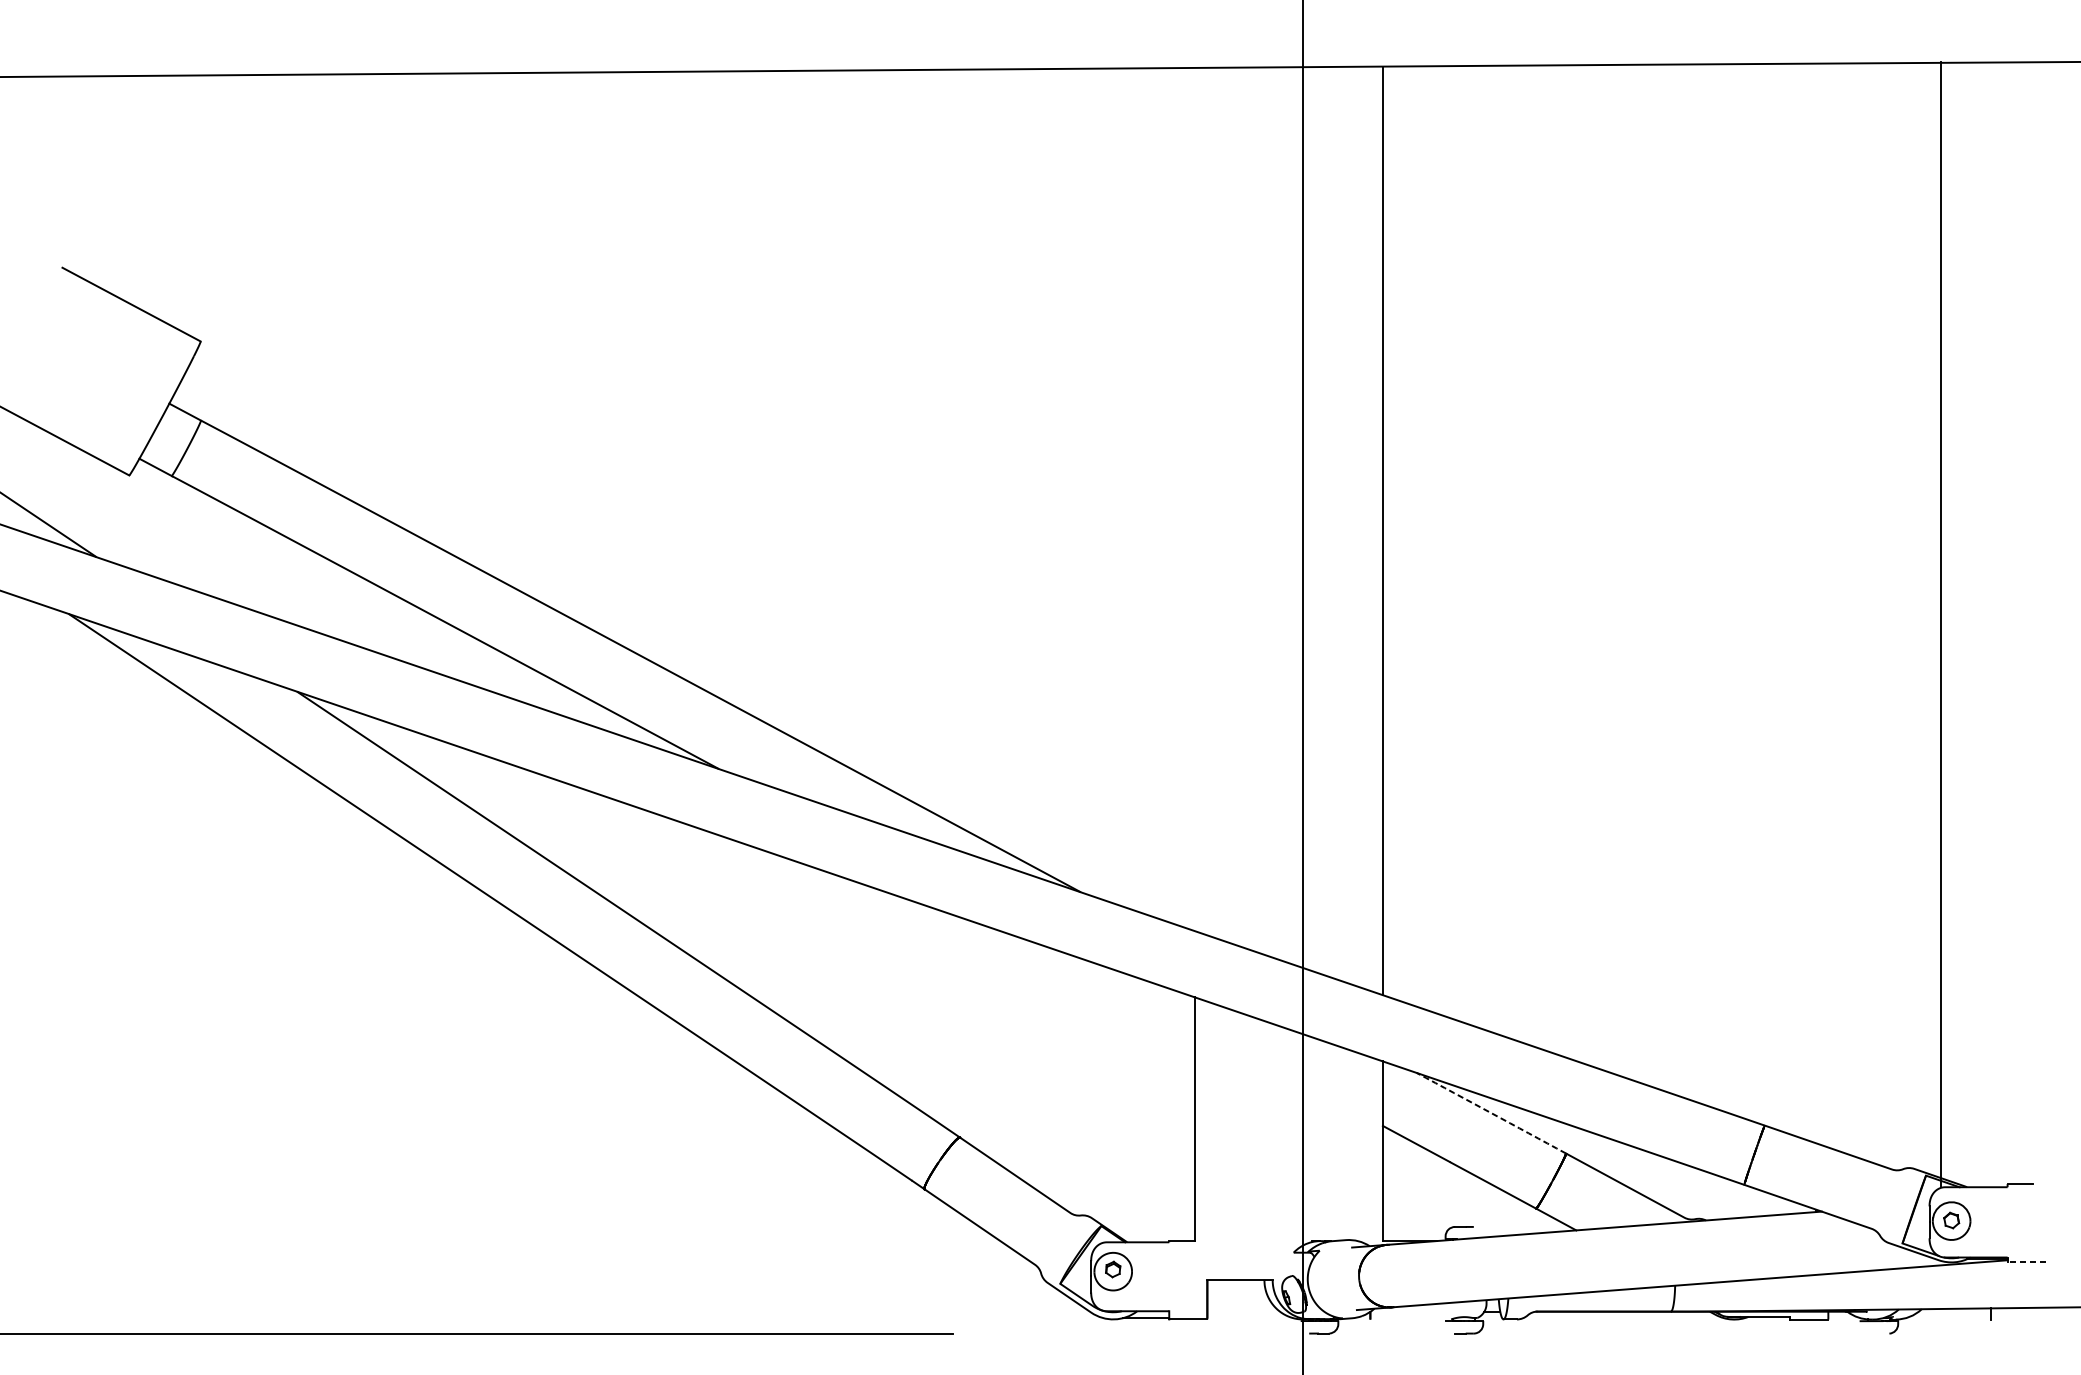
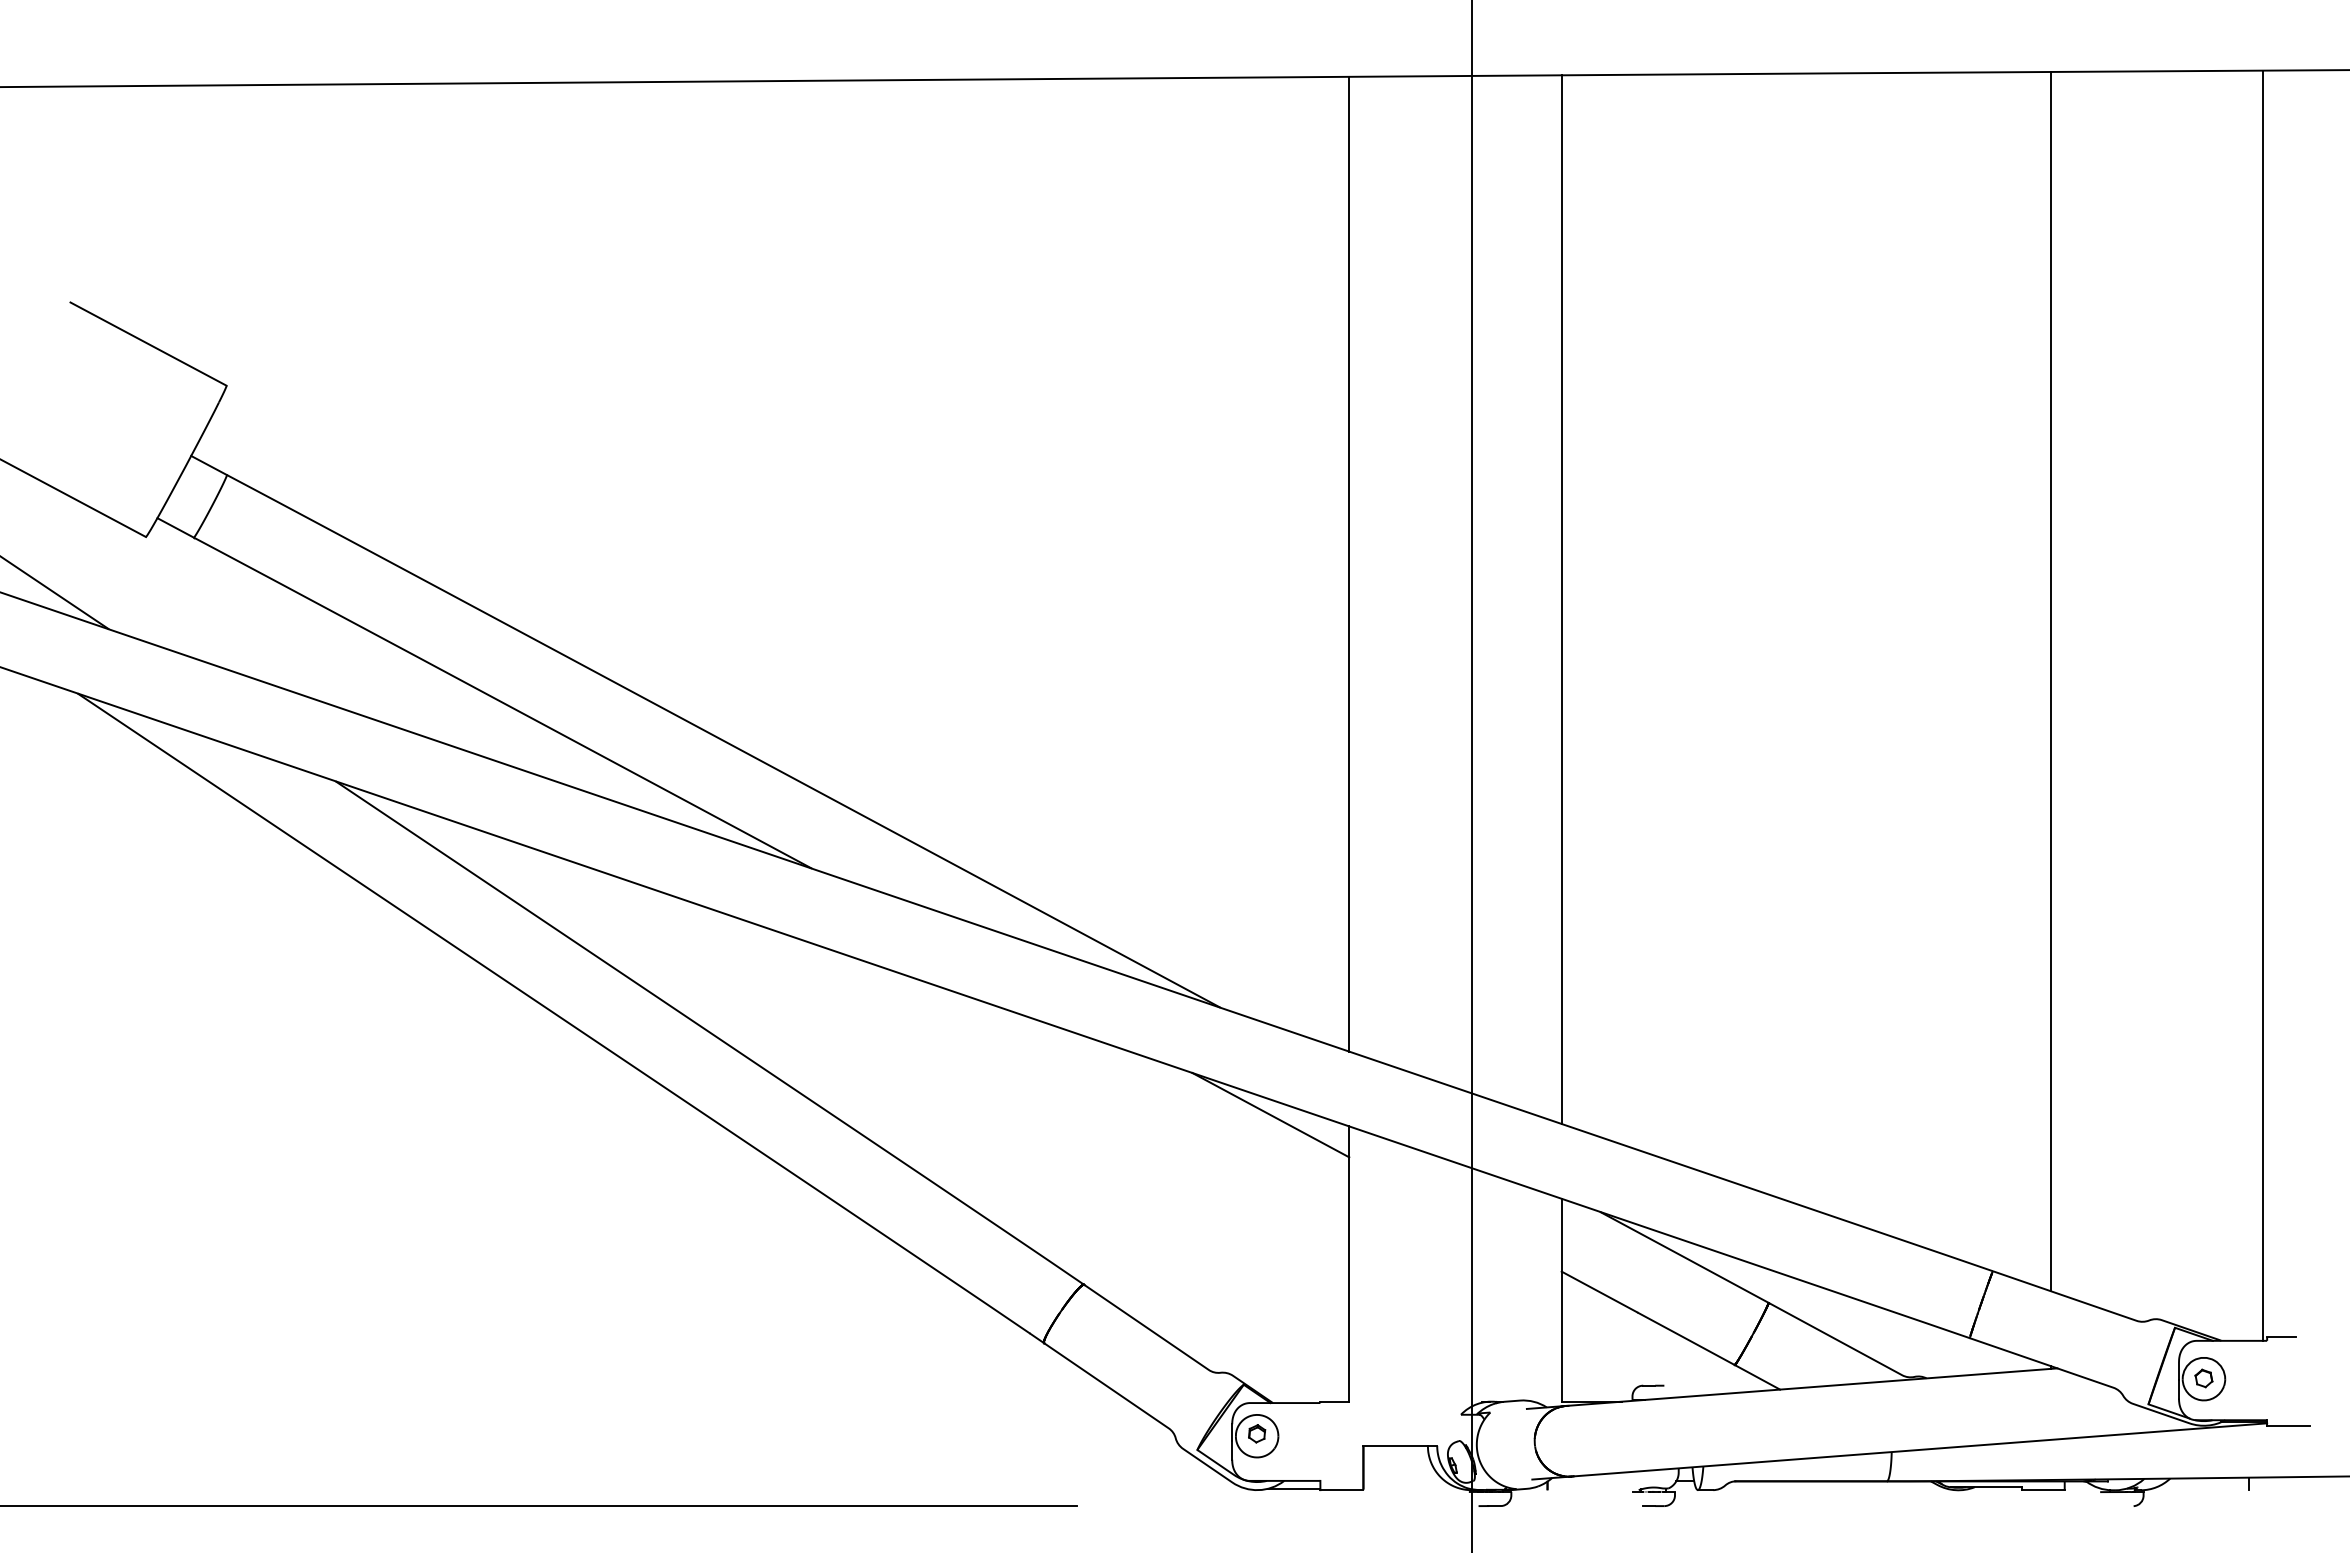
line: (1195, 498) -> (1349, 563), added
line: (1815, 603) -> (2050, 681), added
line: (1940, 624) -> (2262, 705), moved
line: (1125, 986) -> (1270, 1114), added
arc: (1491, 1113) -> (1684, 1257), dashed -> solid
line: (2026, 1262) -> (2288, 1425), dashed -> solid

